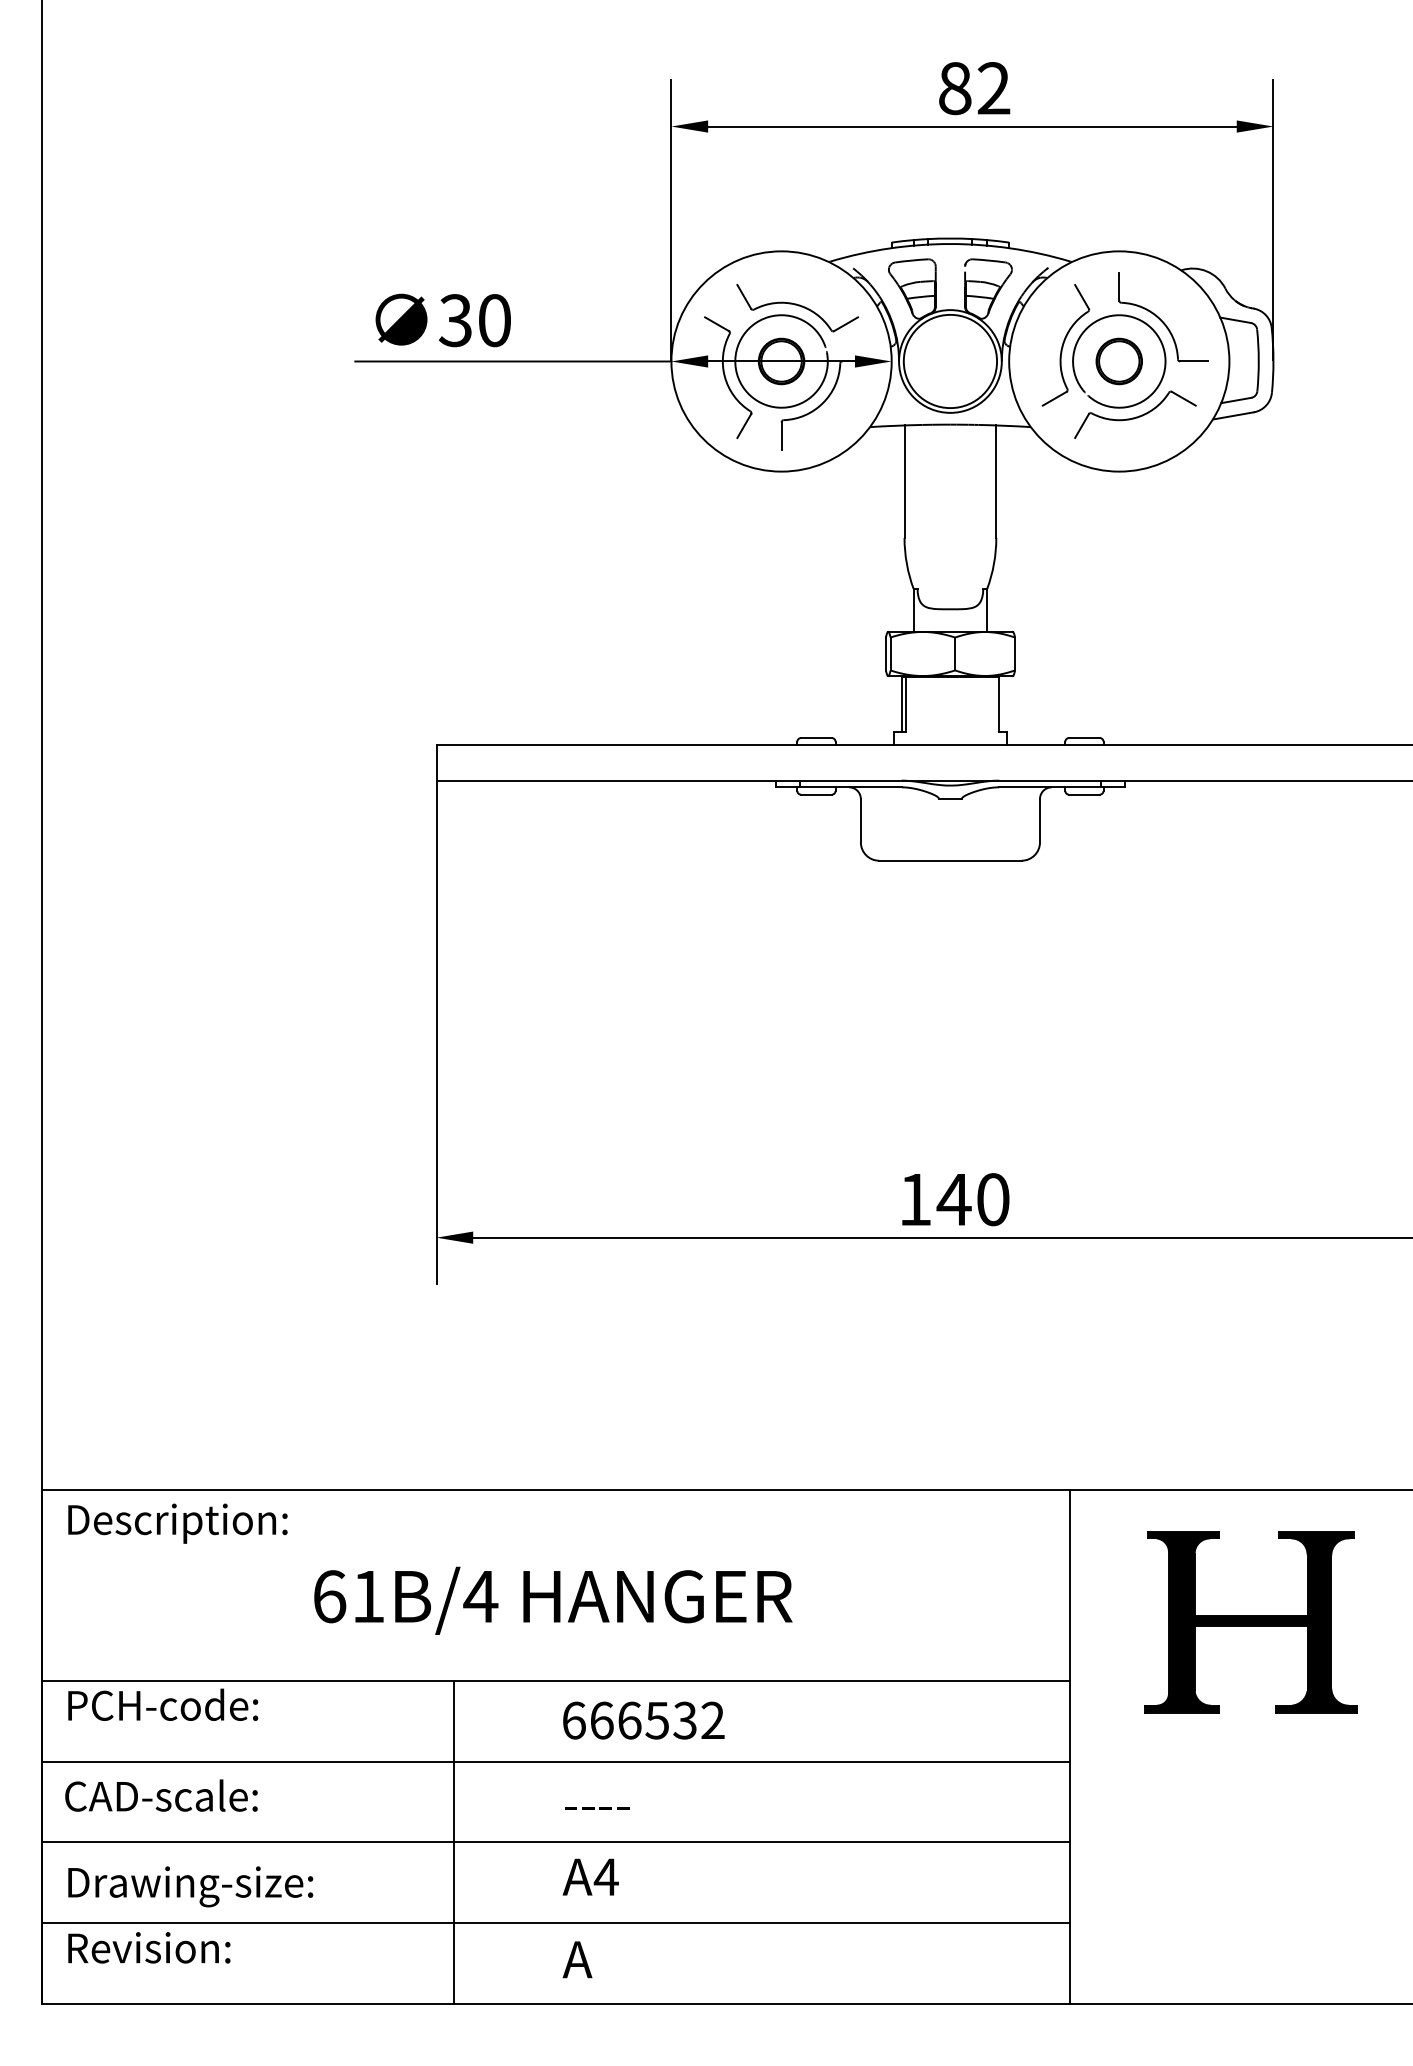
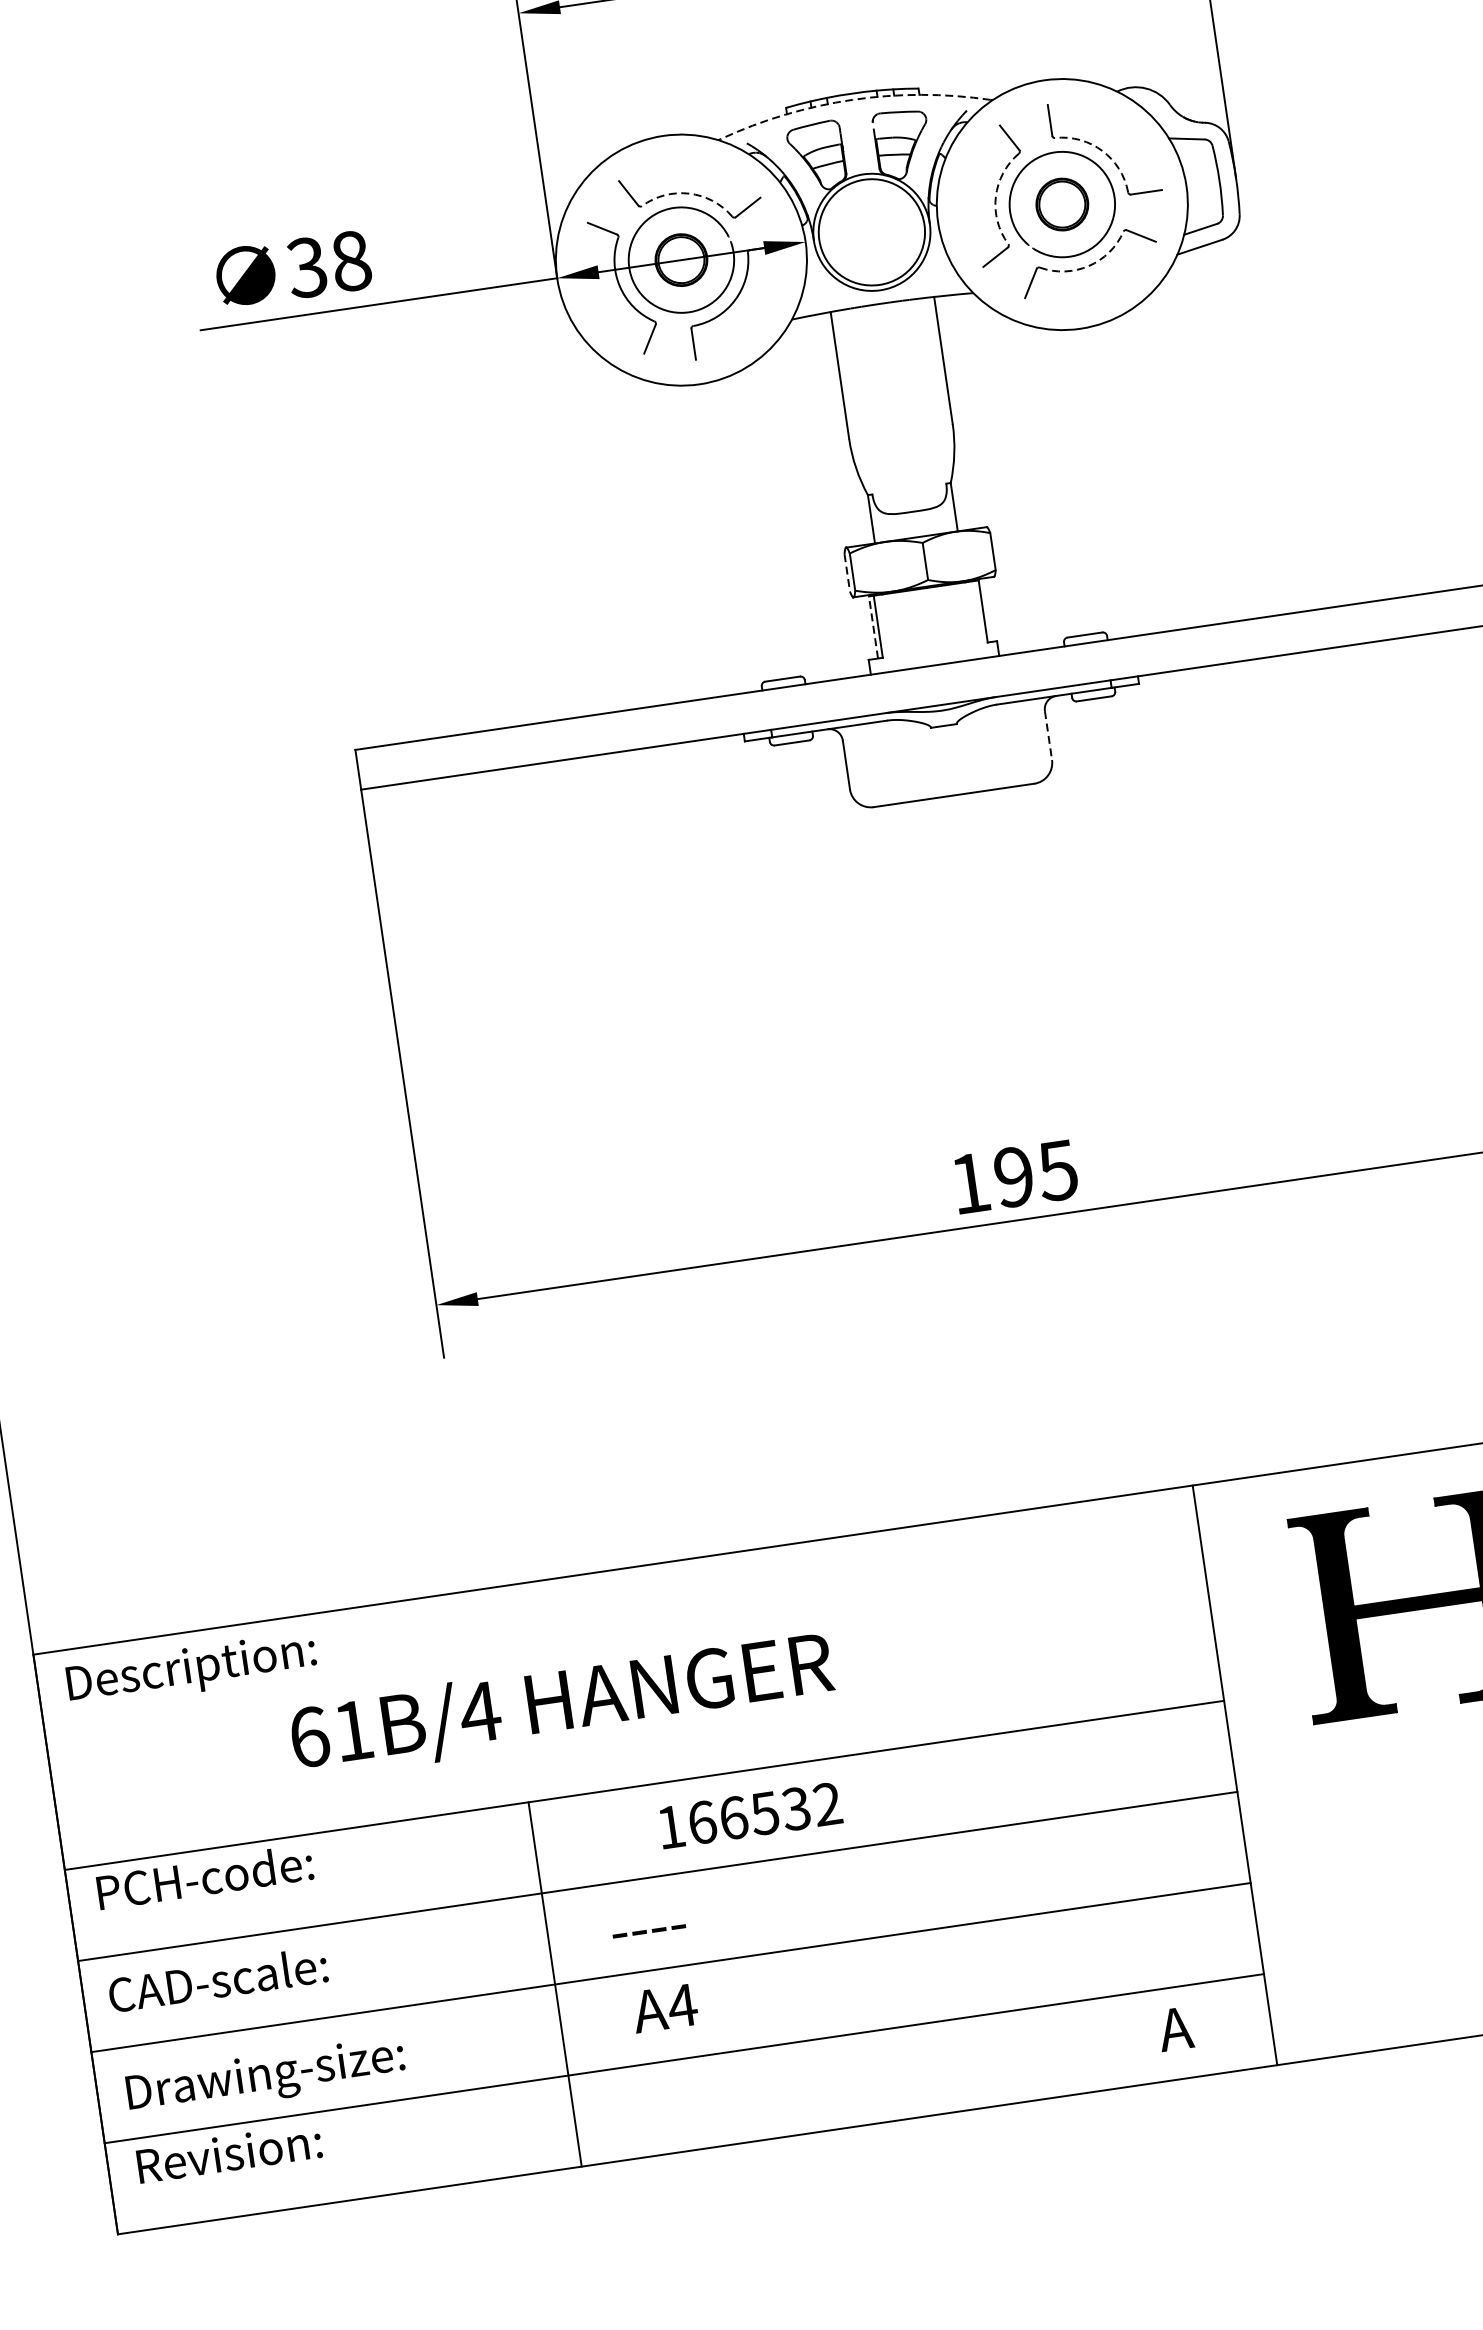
arc: (950, 244) -> (852, 100), solid -> dashed
arc: (796, 304) -> (688, 193), solid -> dashed
arc: (1160, 319) -> (1101, 150), solid -> dashed
text: (494, 320) -> (350, 261), 30 -> 38
arc: (1062, 346) -> (995, 197), solid -> dashed
arc: (1134, 418) -> (1088, 266), solid -> dashed
line: (885, 654) -> (846, 573), solid -> dashed
line: (901, 704) -> (873, 627), solid -> dashed
line: (1040, 820) -> (1049, 735), solid -> dashed
text: (972, 1199) -> (1034, 1173), 140 -> 195
text: (553, 1600) -> (562, 1704), moved
text: (574, 1720) -> (671, 1826), 666532 -> 166532
text: (597, 1808) -> (649, 1931), moved
text: (590, 1876) -> (664, 2007), moved
text: (577, 1959) -> (1175, 2028), moved

